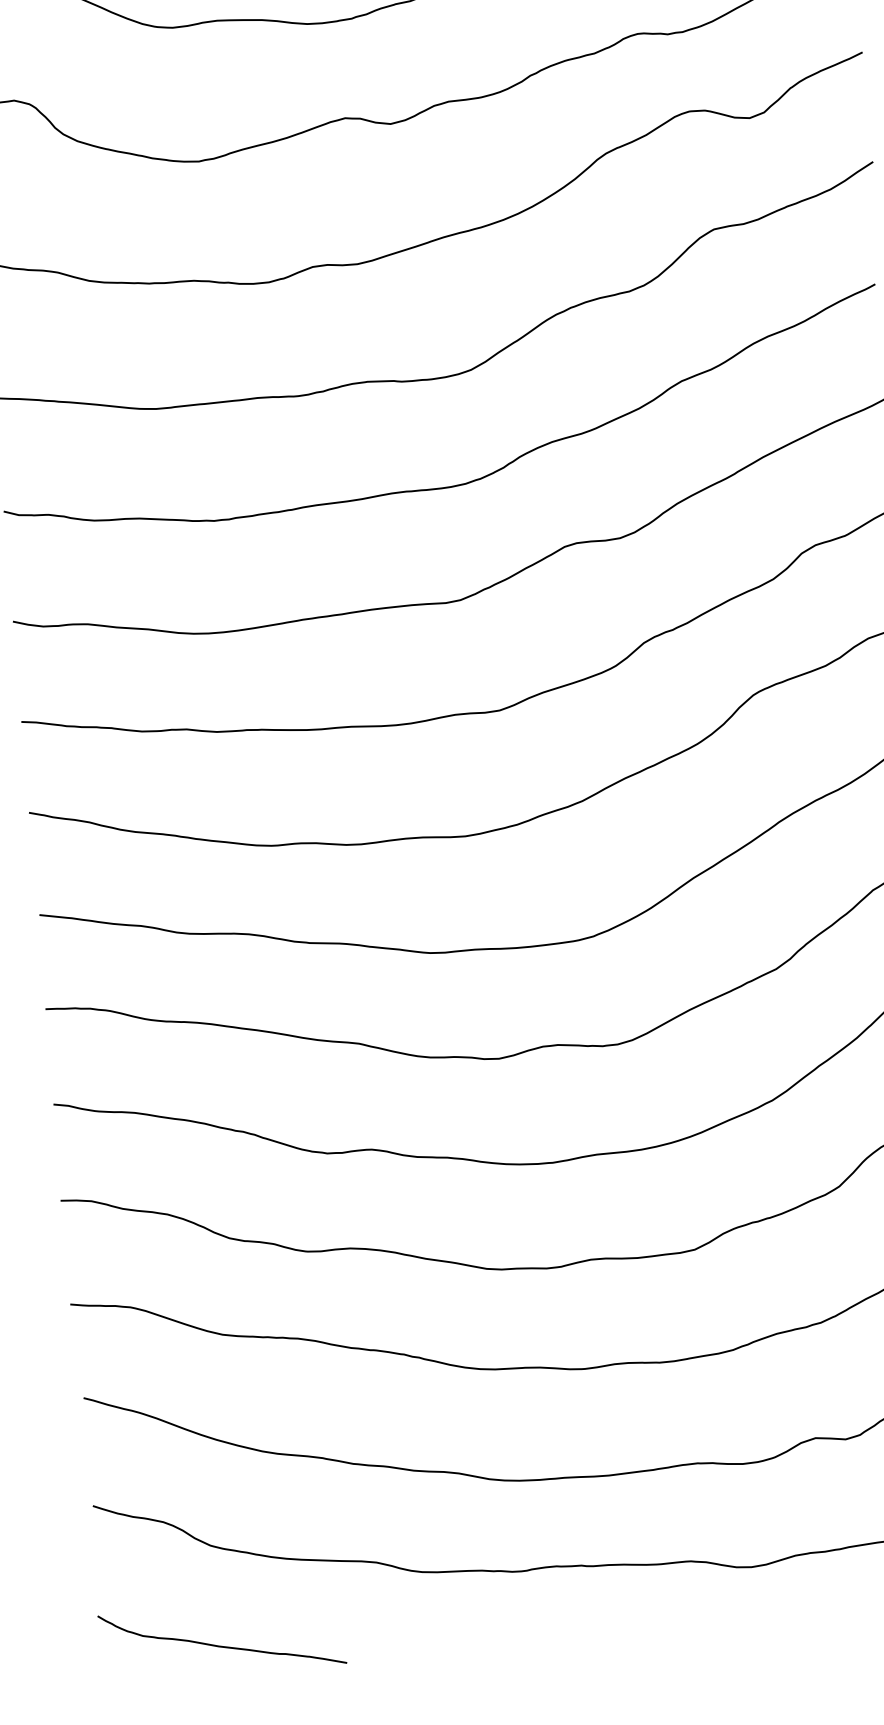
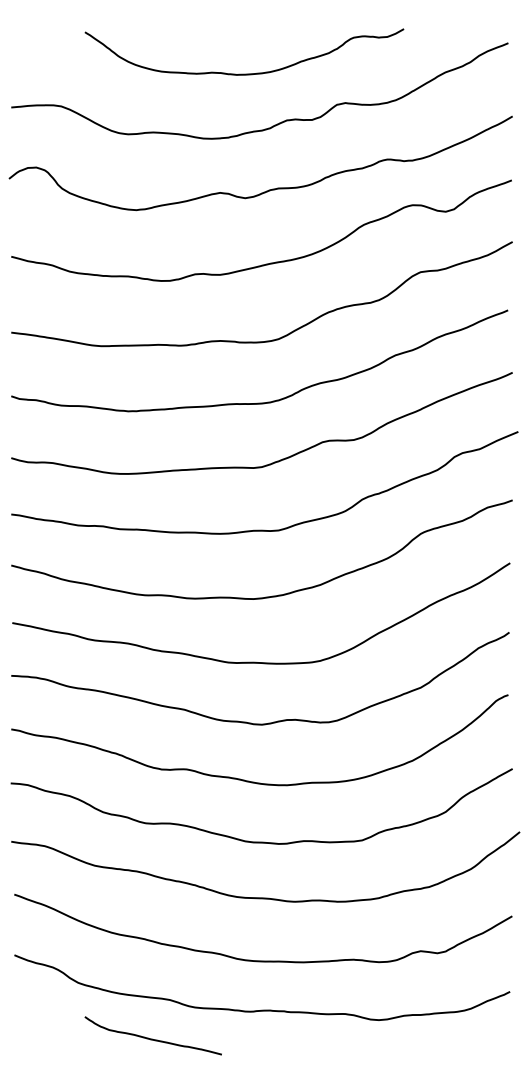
curve: (221, 1644) -> (152, 1038), moved

